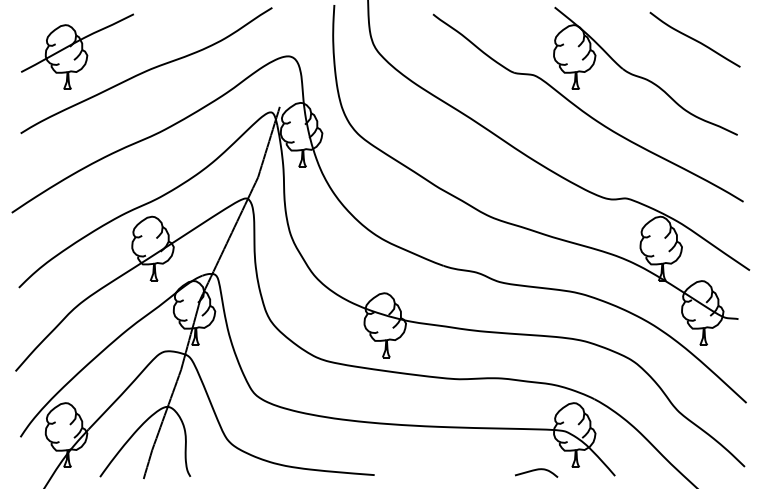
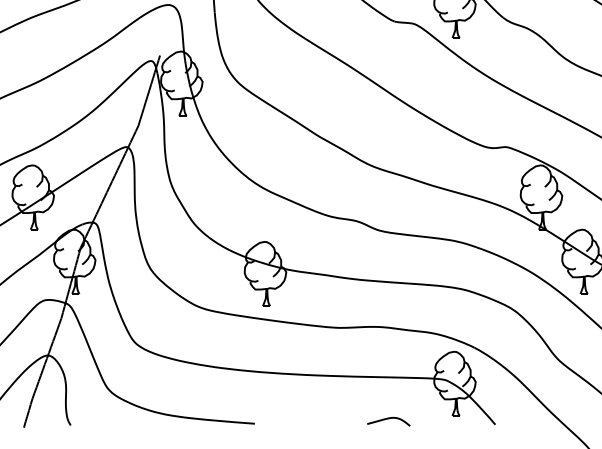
curve: (536, 470) -> (388, 419), moved

